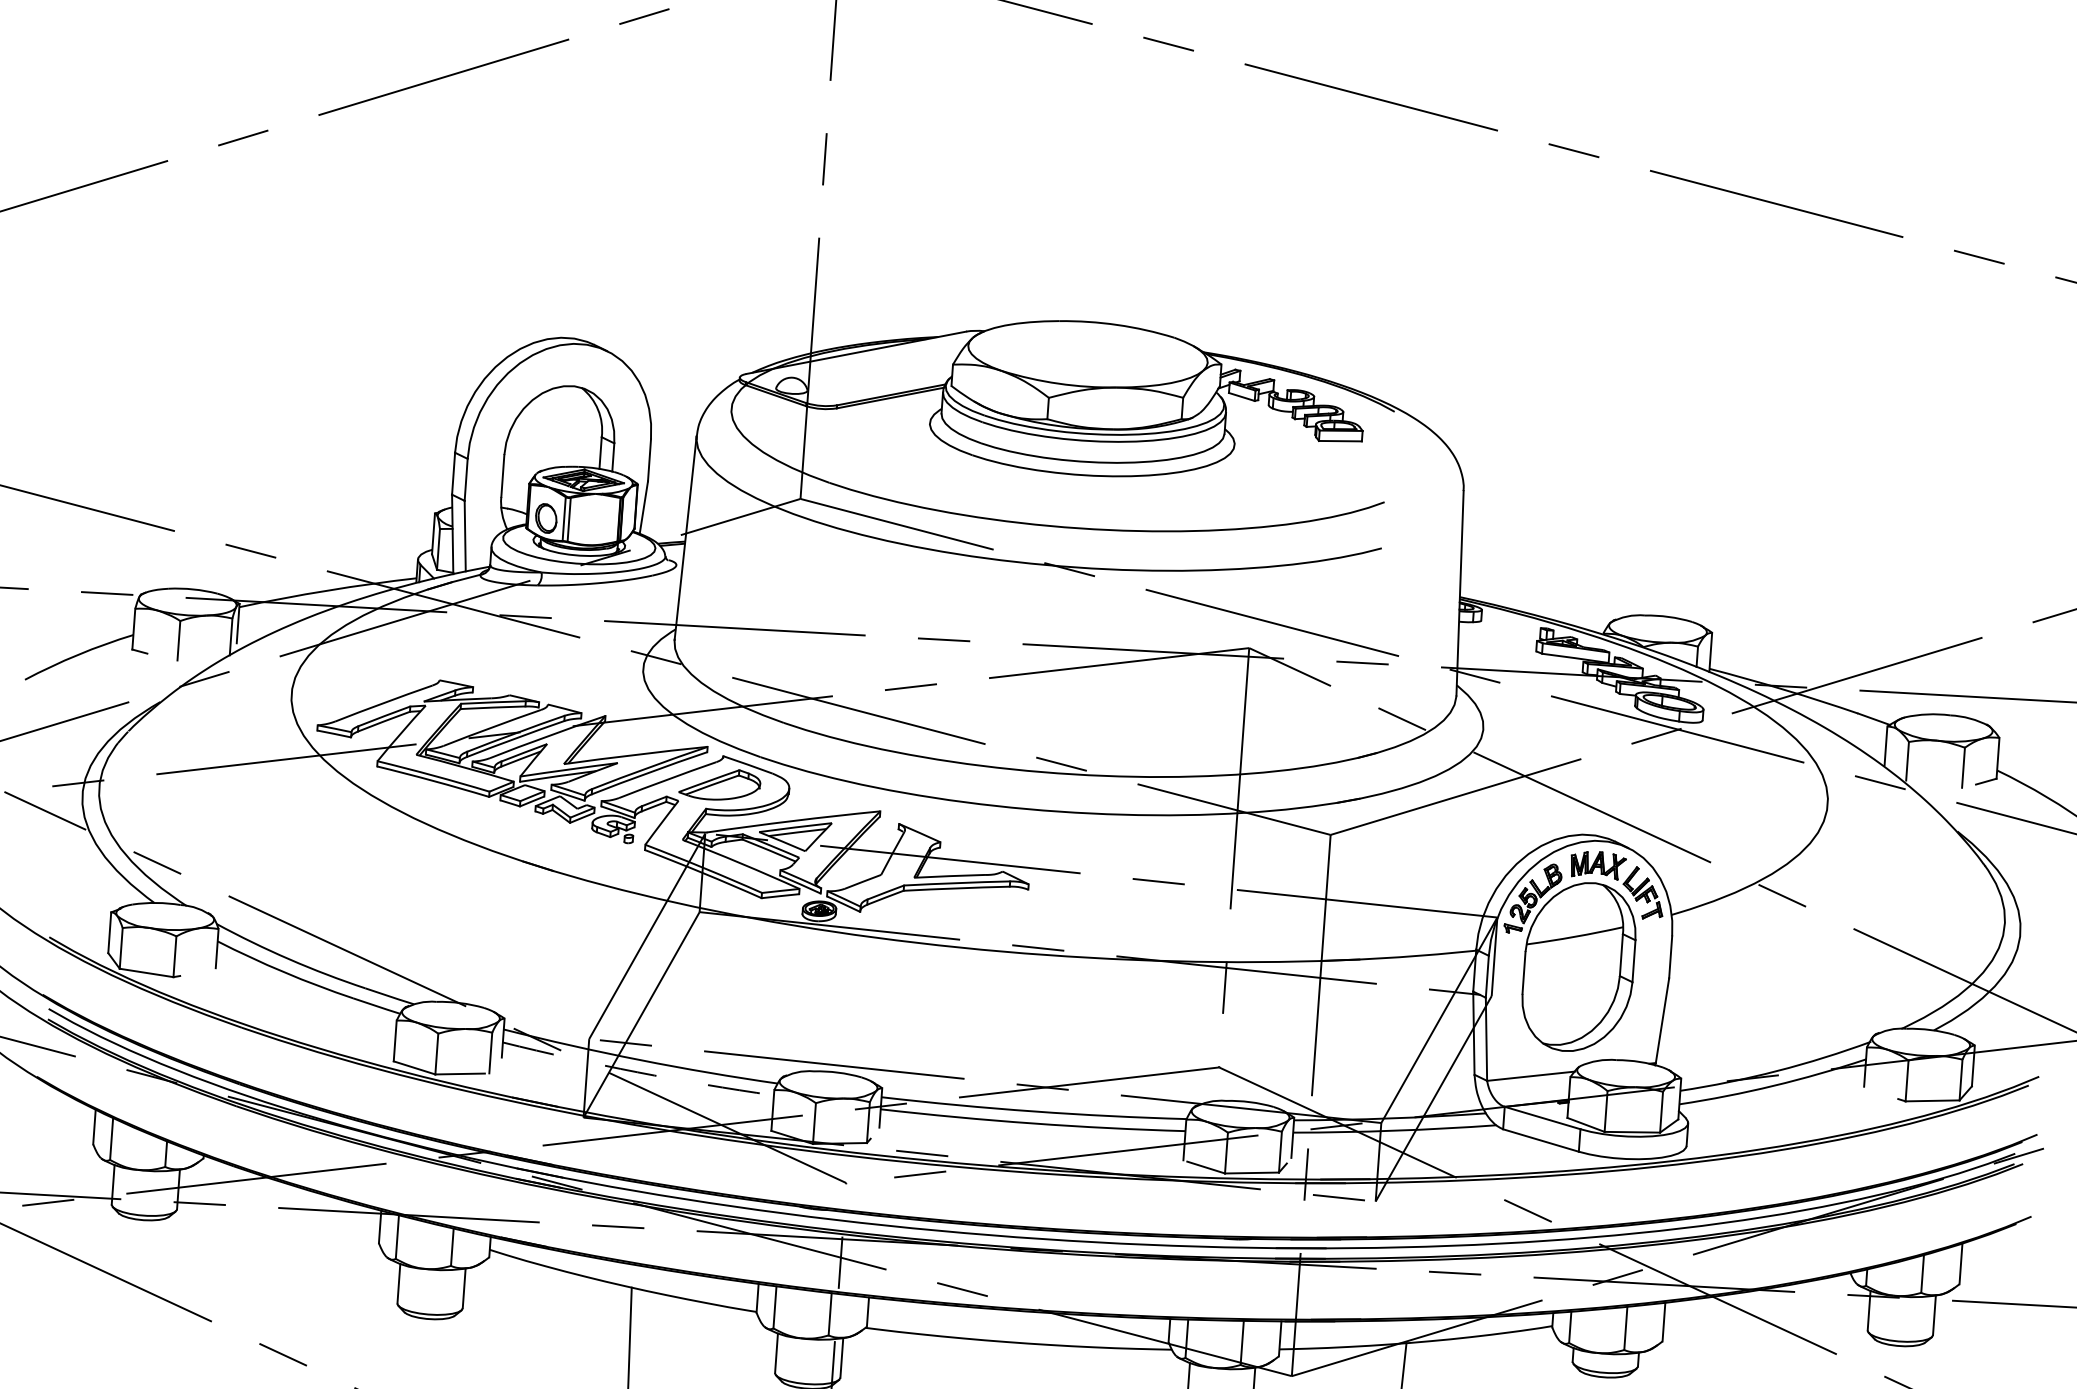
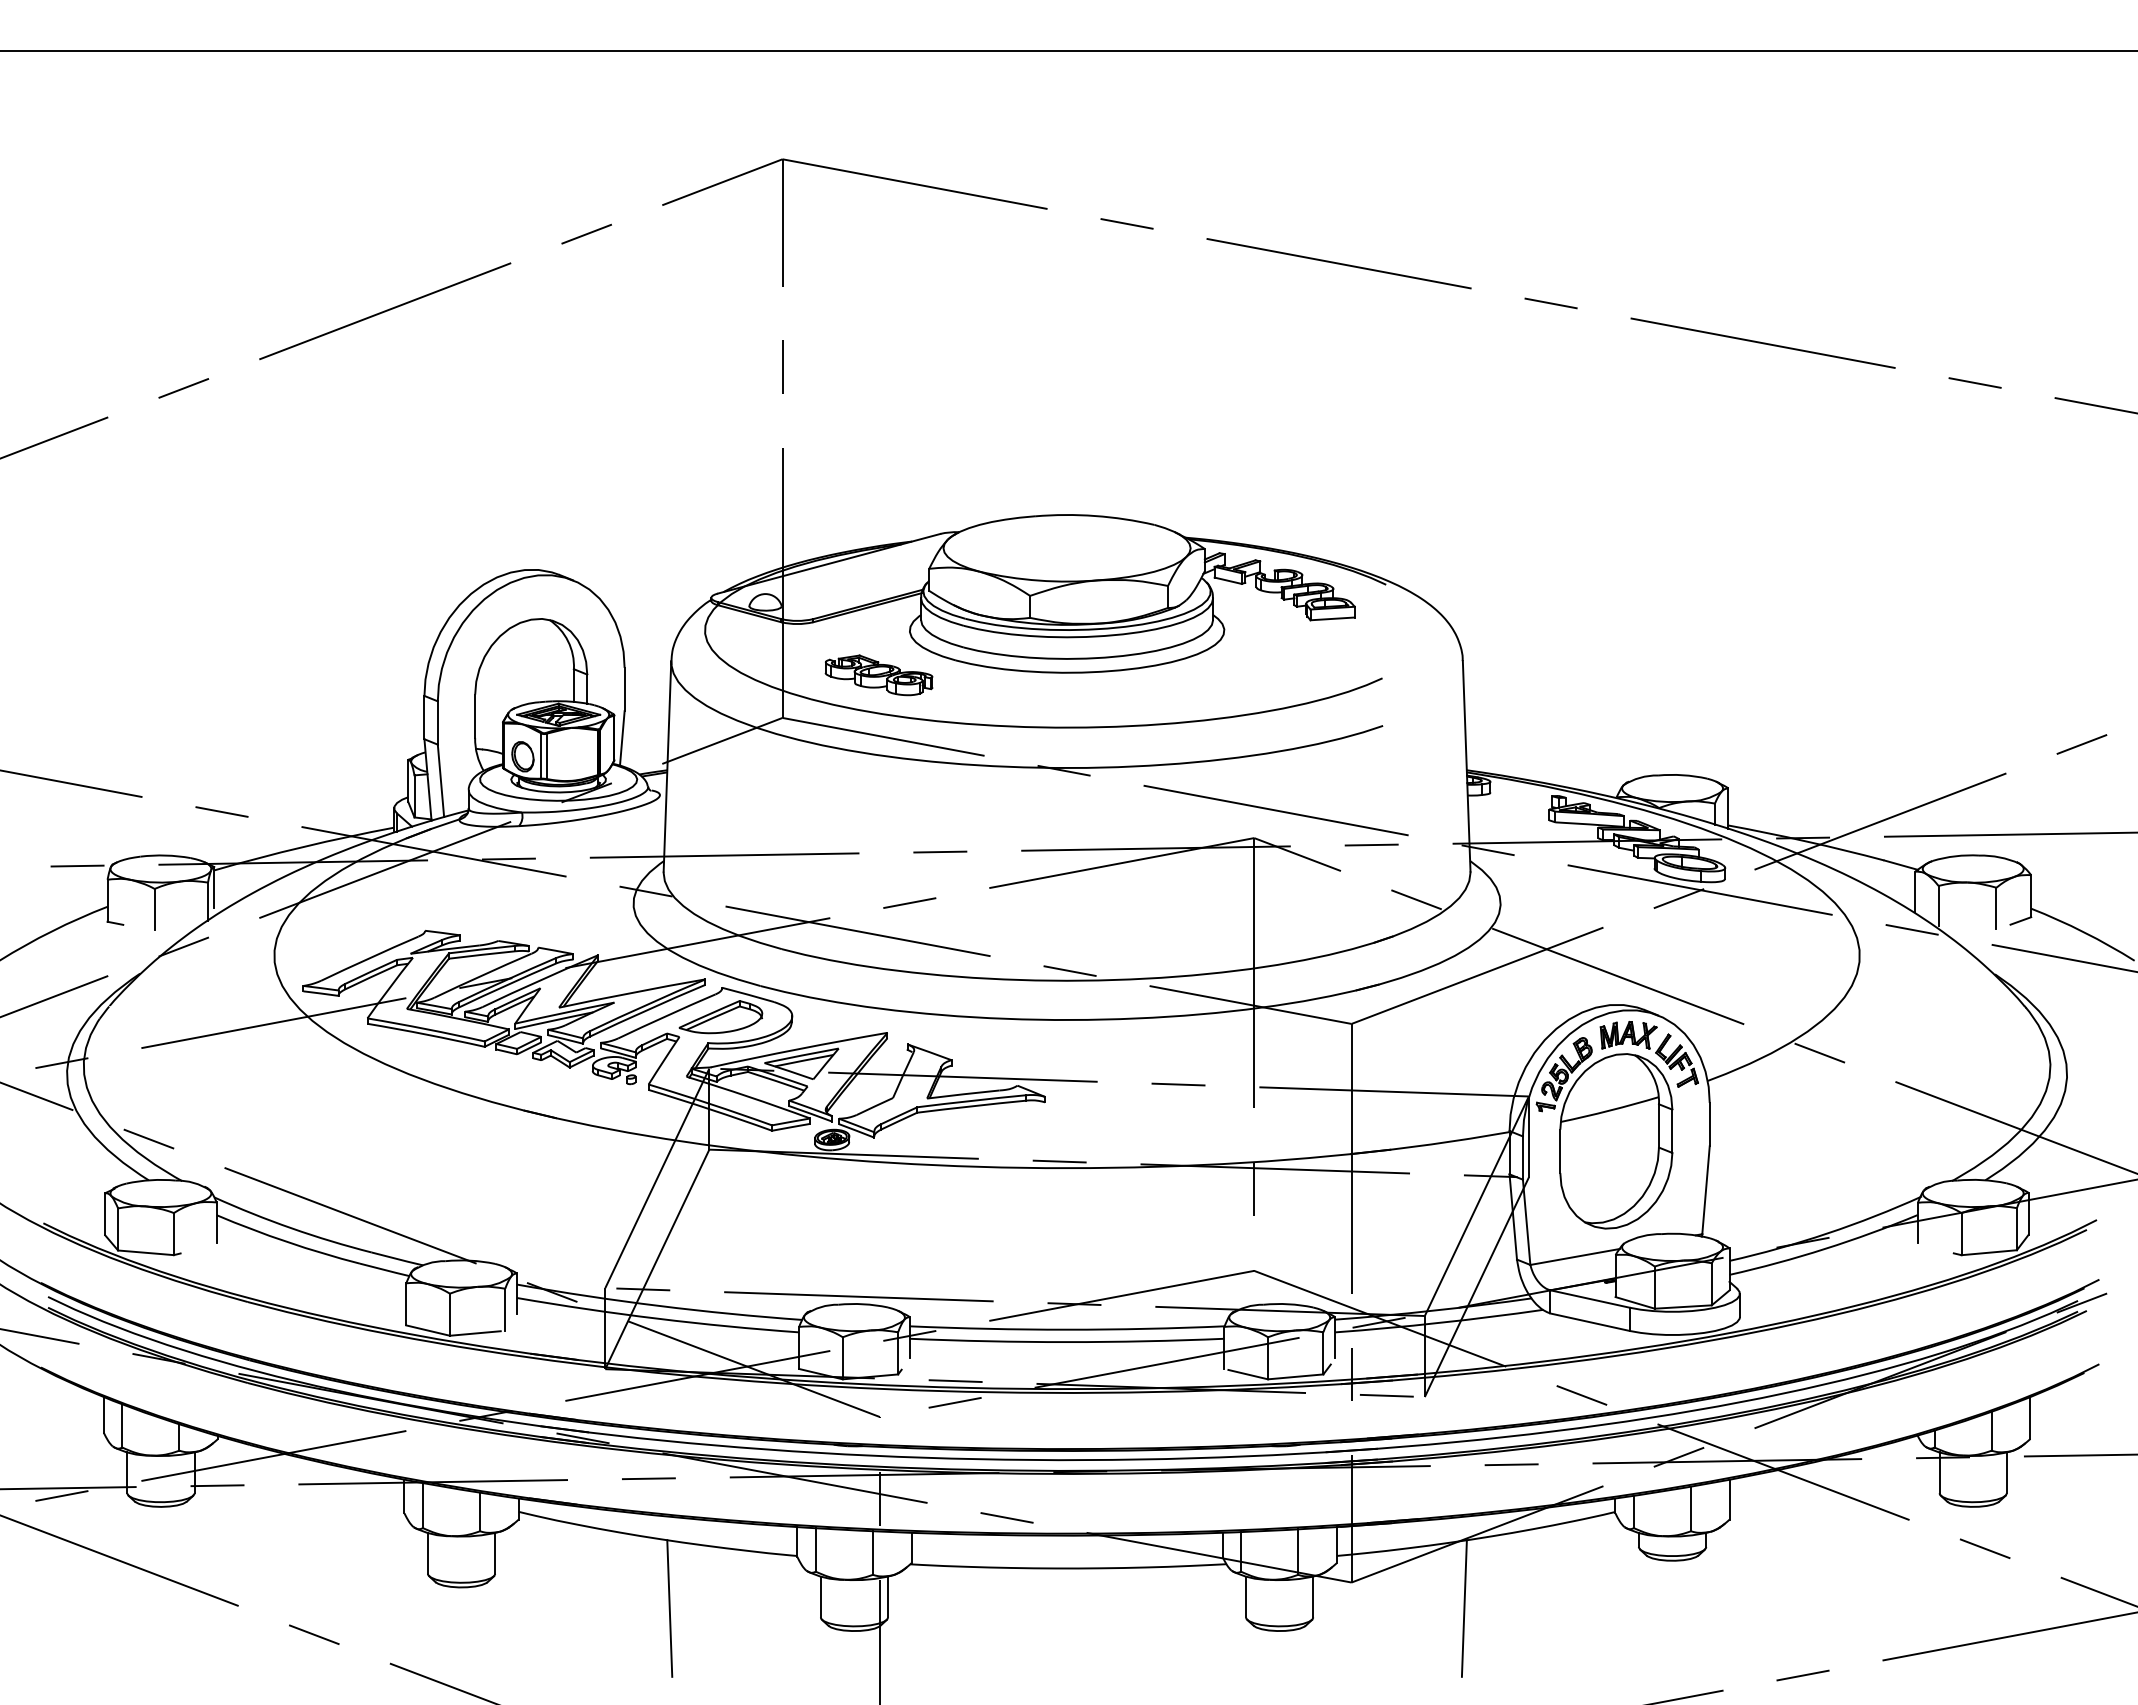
part: (896, 464) -> (878, 675), added
arc: (637, 1072) -> (657, 1318), dashed -> solid

